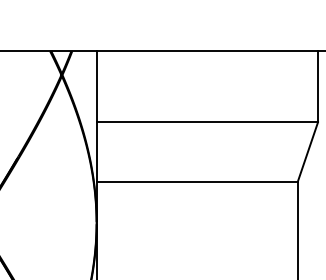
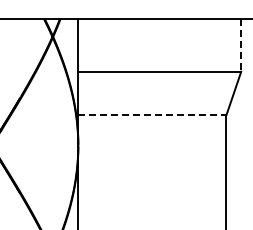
line: (318, 88) -> (241, 46), solid -> dashed
line: (197, 181) -> (152, 115), solid -> dashed

